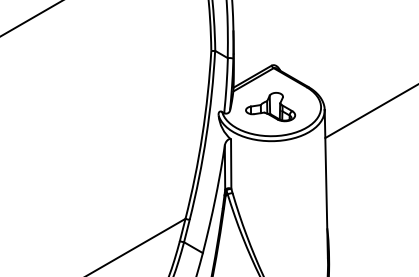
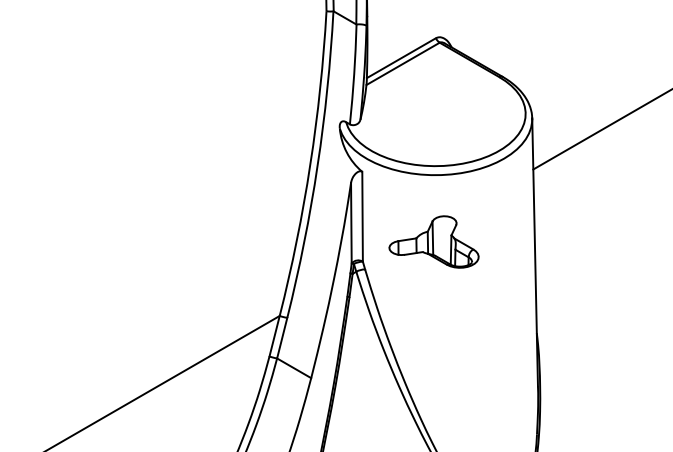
part: (270, 107) -> (433, 242), moved

